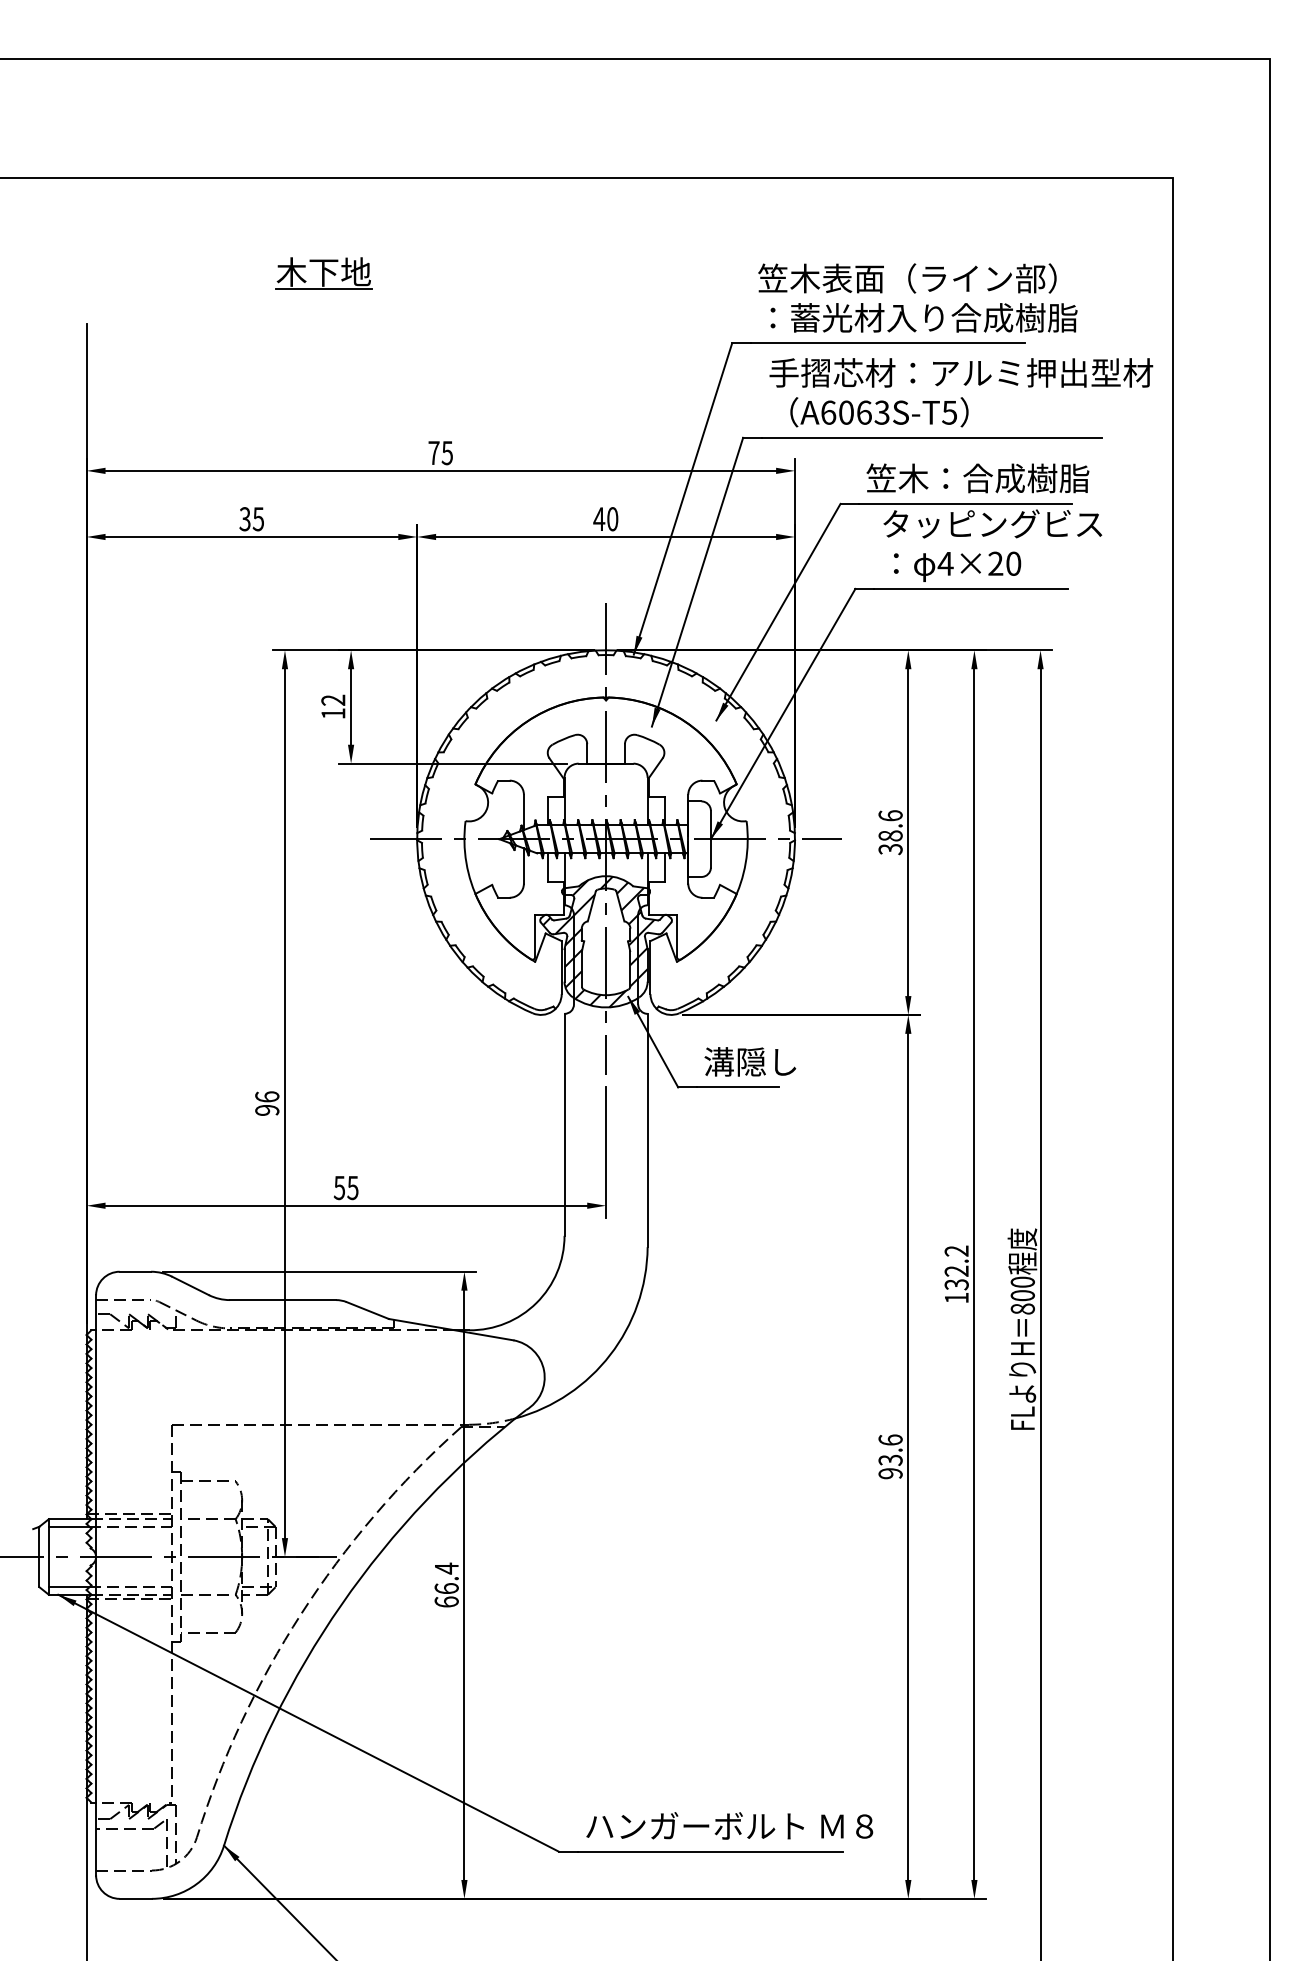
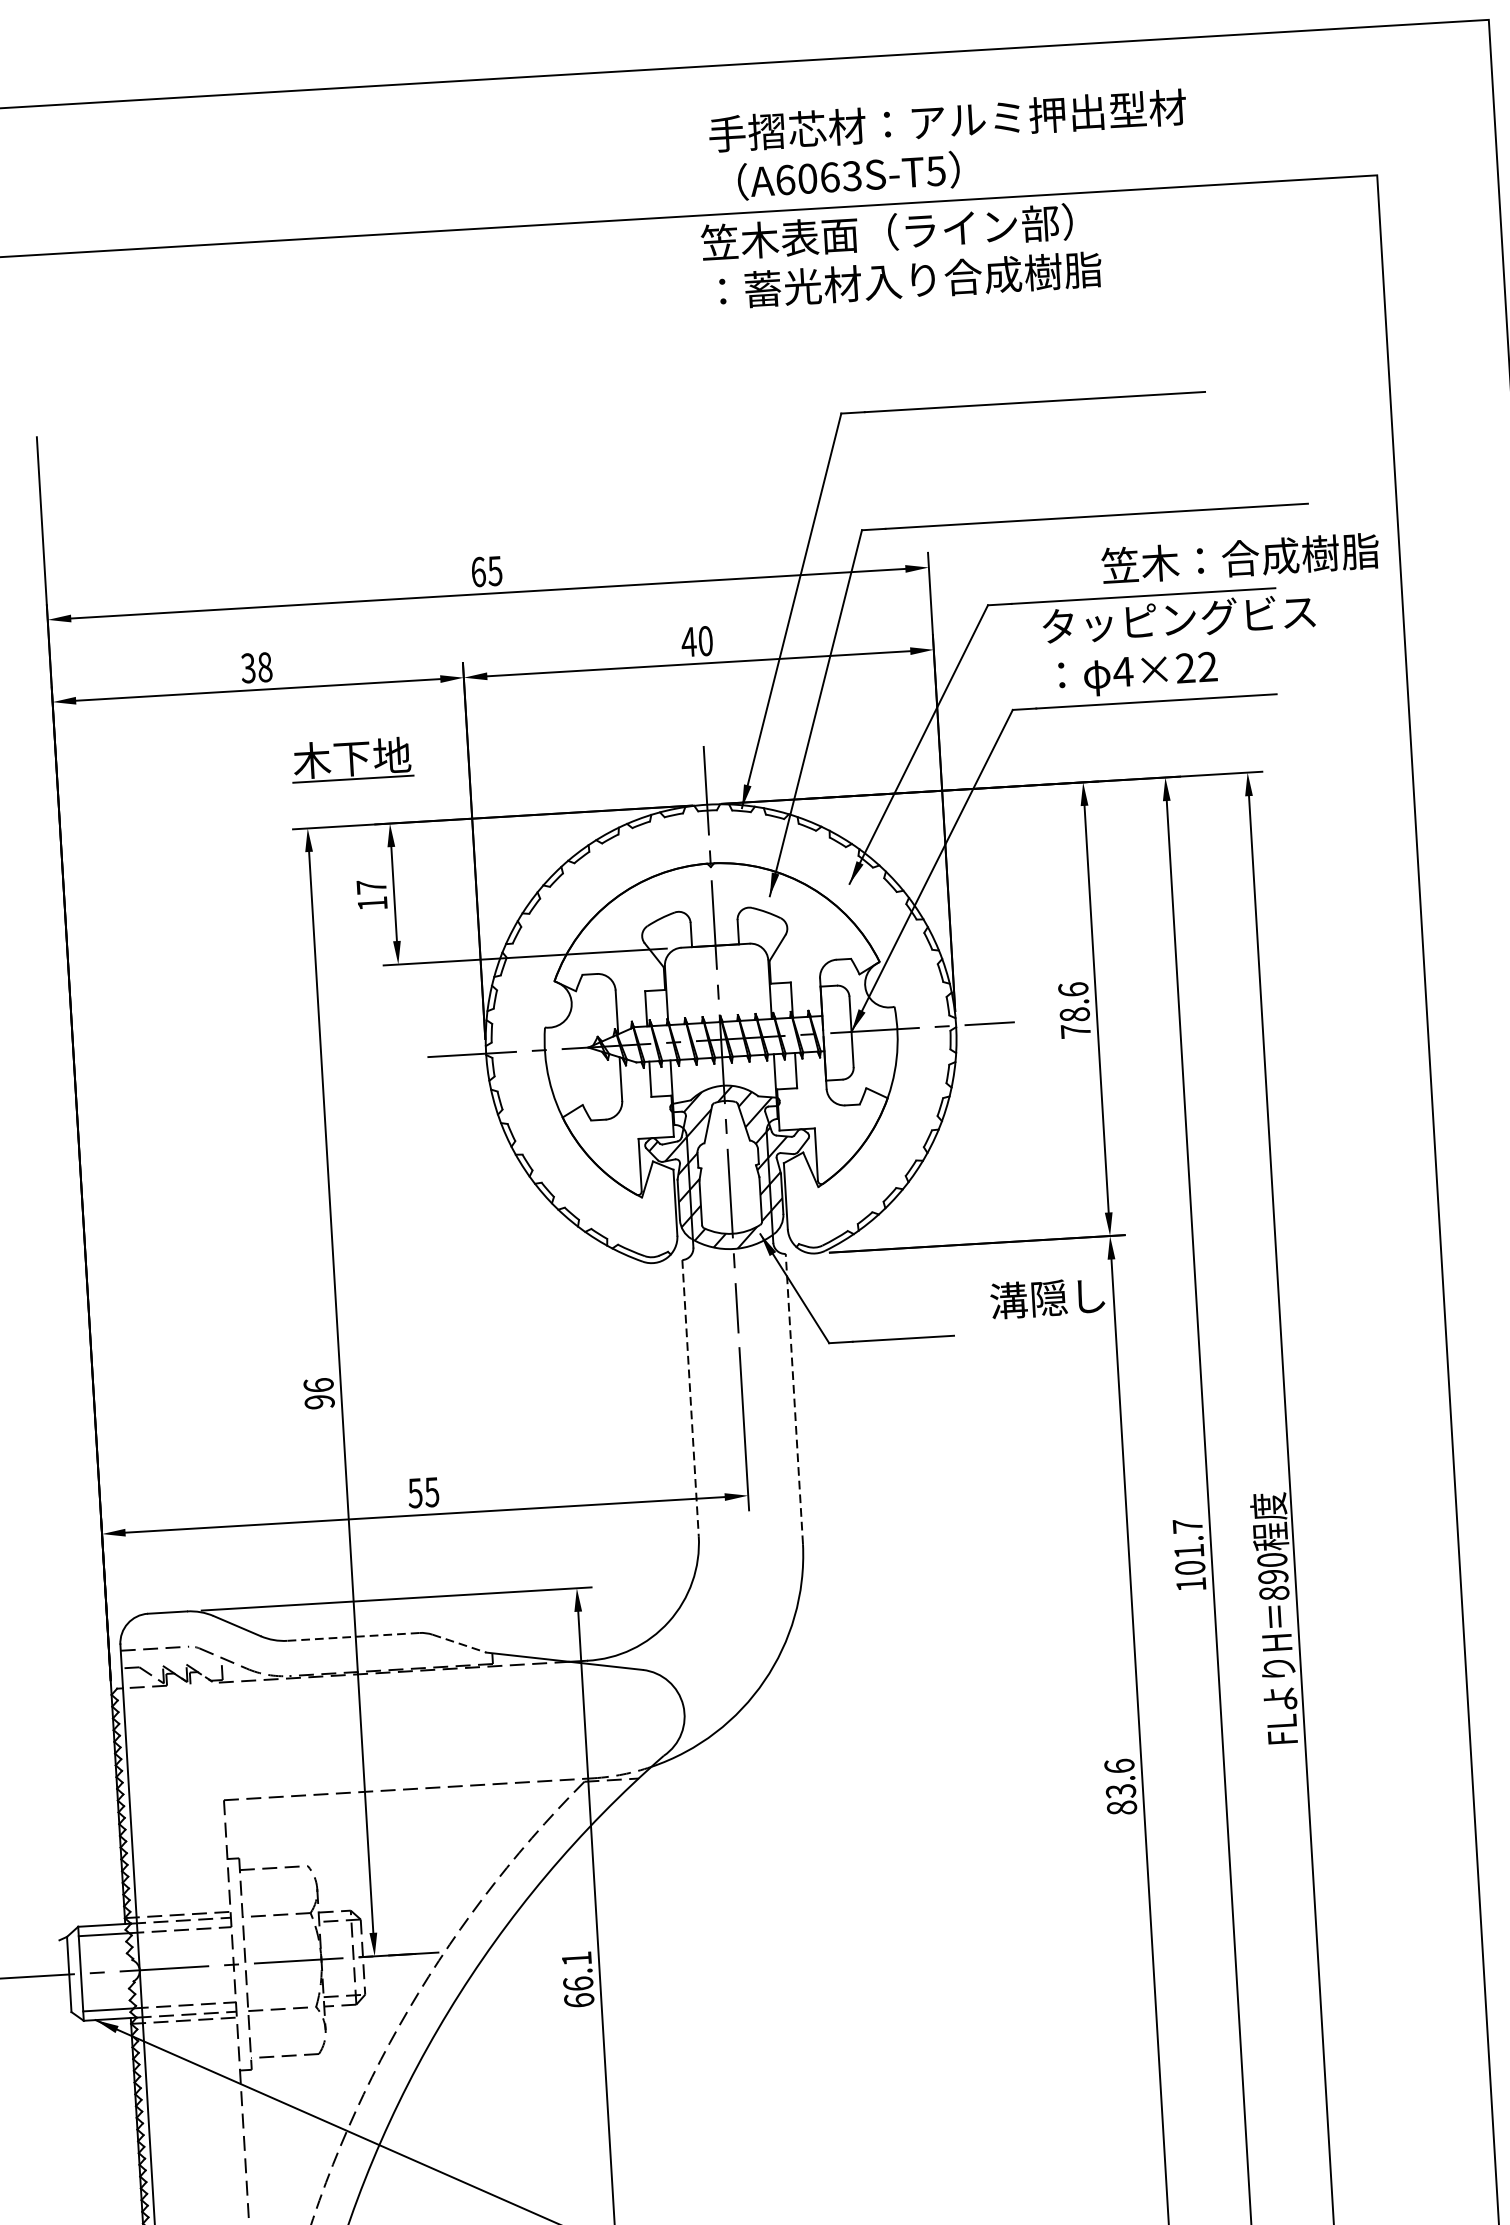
part: (323, 273) -> (351, 759), moved
text: (917, 297) -> (901, 255), moved
text: (961, 392) -> (949, 145), moved
text: (433, 453) -> (477, 572), 75 -> 65
text: (977, 478) -> (1239, 558), moved
text: (258, 519) -> (265, 667), 35 -> 38
text: (1013, 563) -> (1207, 666), 4×20 -> 4×22
text: (333, 699) -> (371, 886), 12 -> 17
text: (890, 849) -> (1075, 1031), 38.6 -> 78.6
text: (750, 1061) -> (1047, 1297), moved
line: (564, 1124) -> (690, 1397), solid -> dashed
line: (647, 1130) -> (794, 1399), solid -> dashed
text: (956, 1267) -> (1188, 1546), 132.2 -> 101.7
text: (1022, 1295) -> (1272, 1576), 800 -> 890
line: (282, 1300) -> (352, 1637), solid -> dashed
line: (367, 1310) -> (459, 1643), solid -> dashed
text: (890, 1473) -> (1121, 1807), 93.6 -> 83.6
text: (446, 1568) -> (576, 1958), 66.4 -> 66.1

